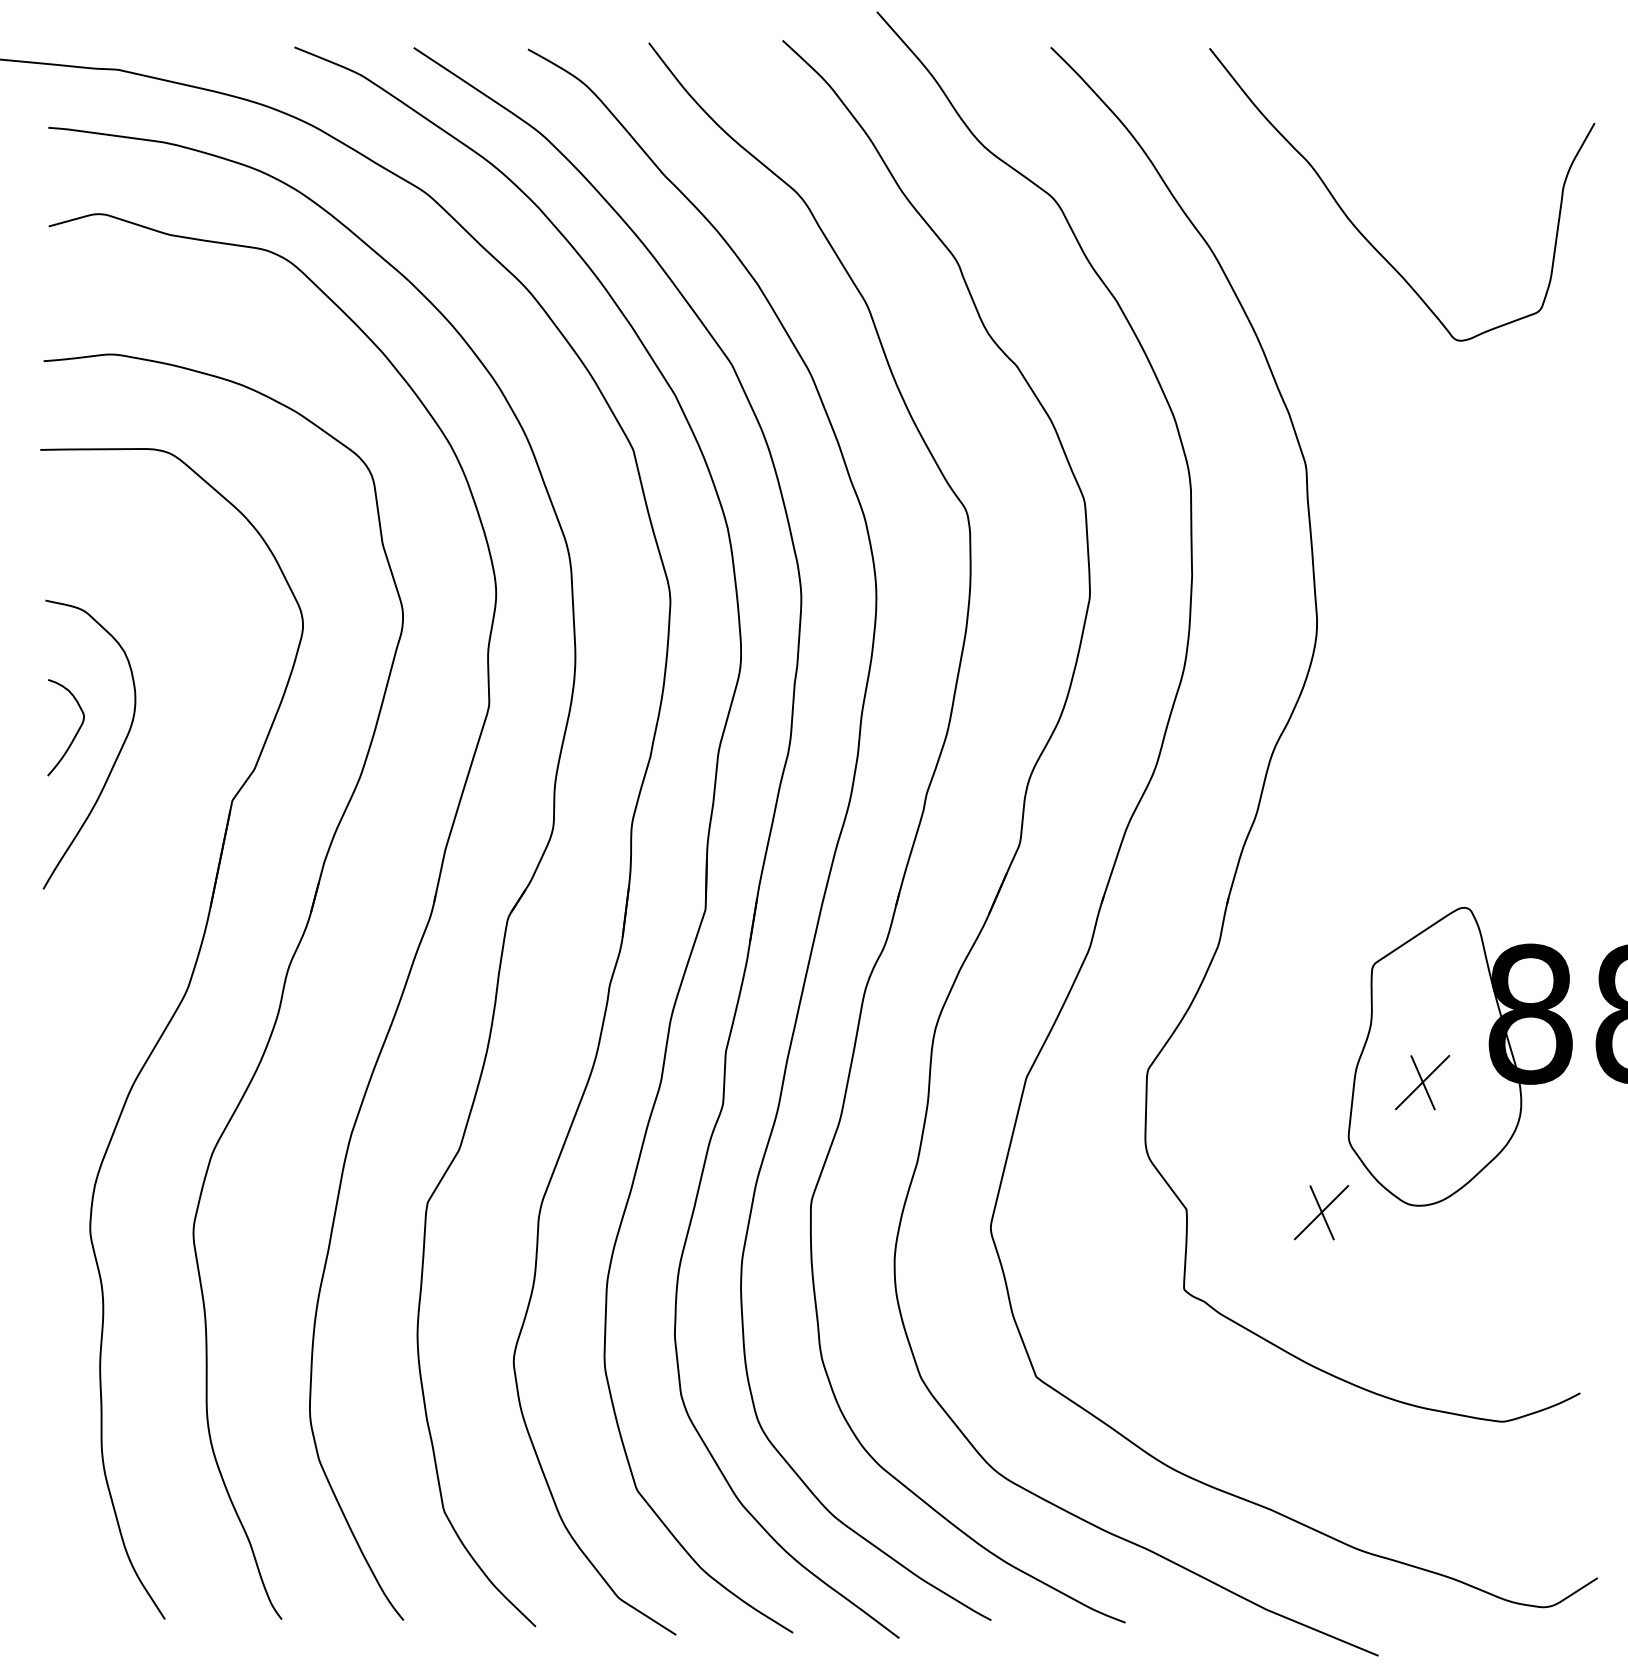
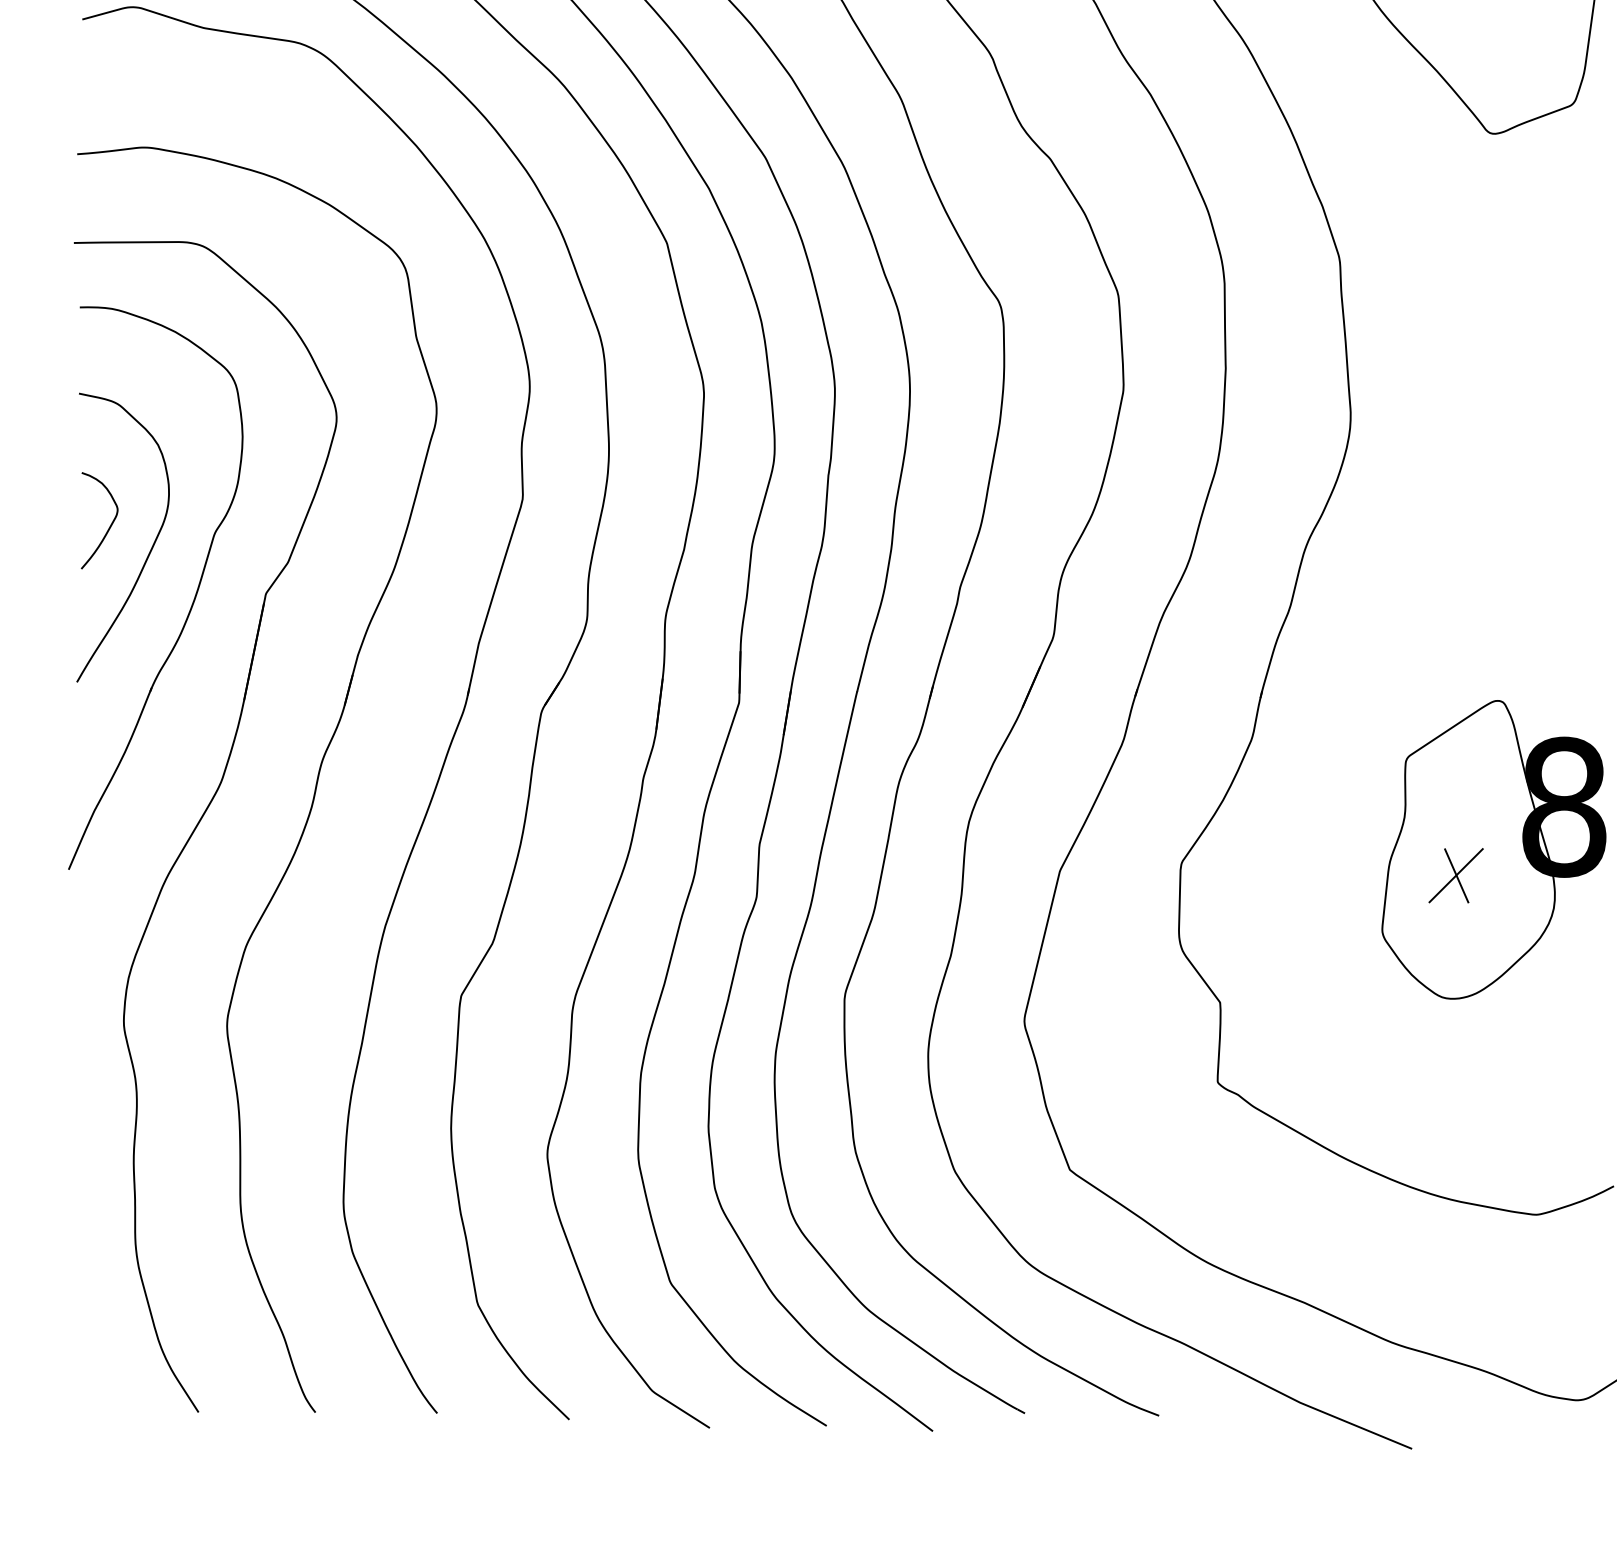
part: (158, 809) -> (192, 602), added
part: (1321, 1212) -> (1355, 1005), removed

